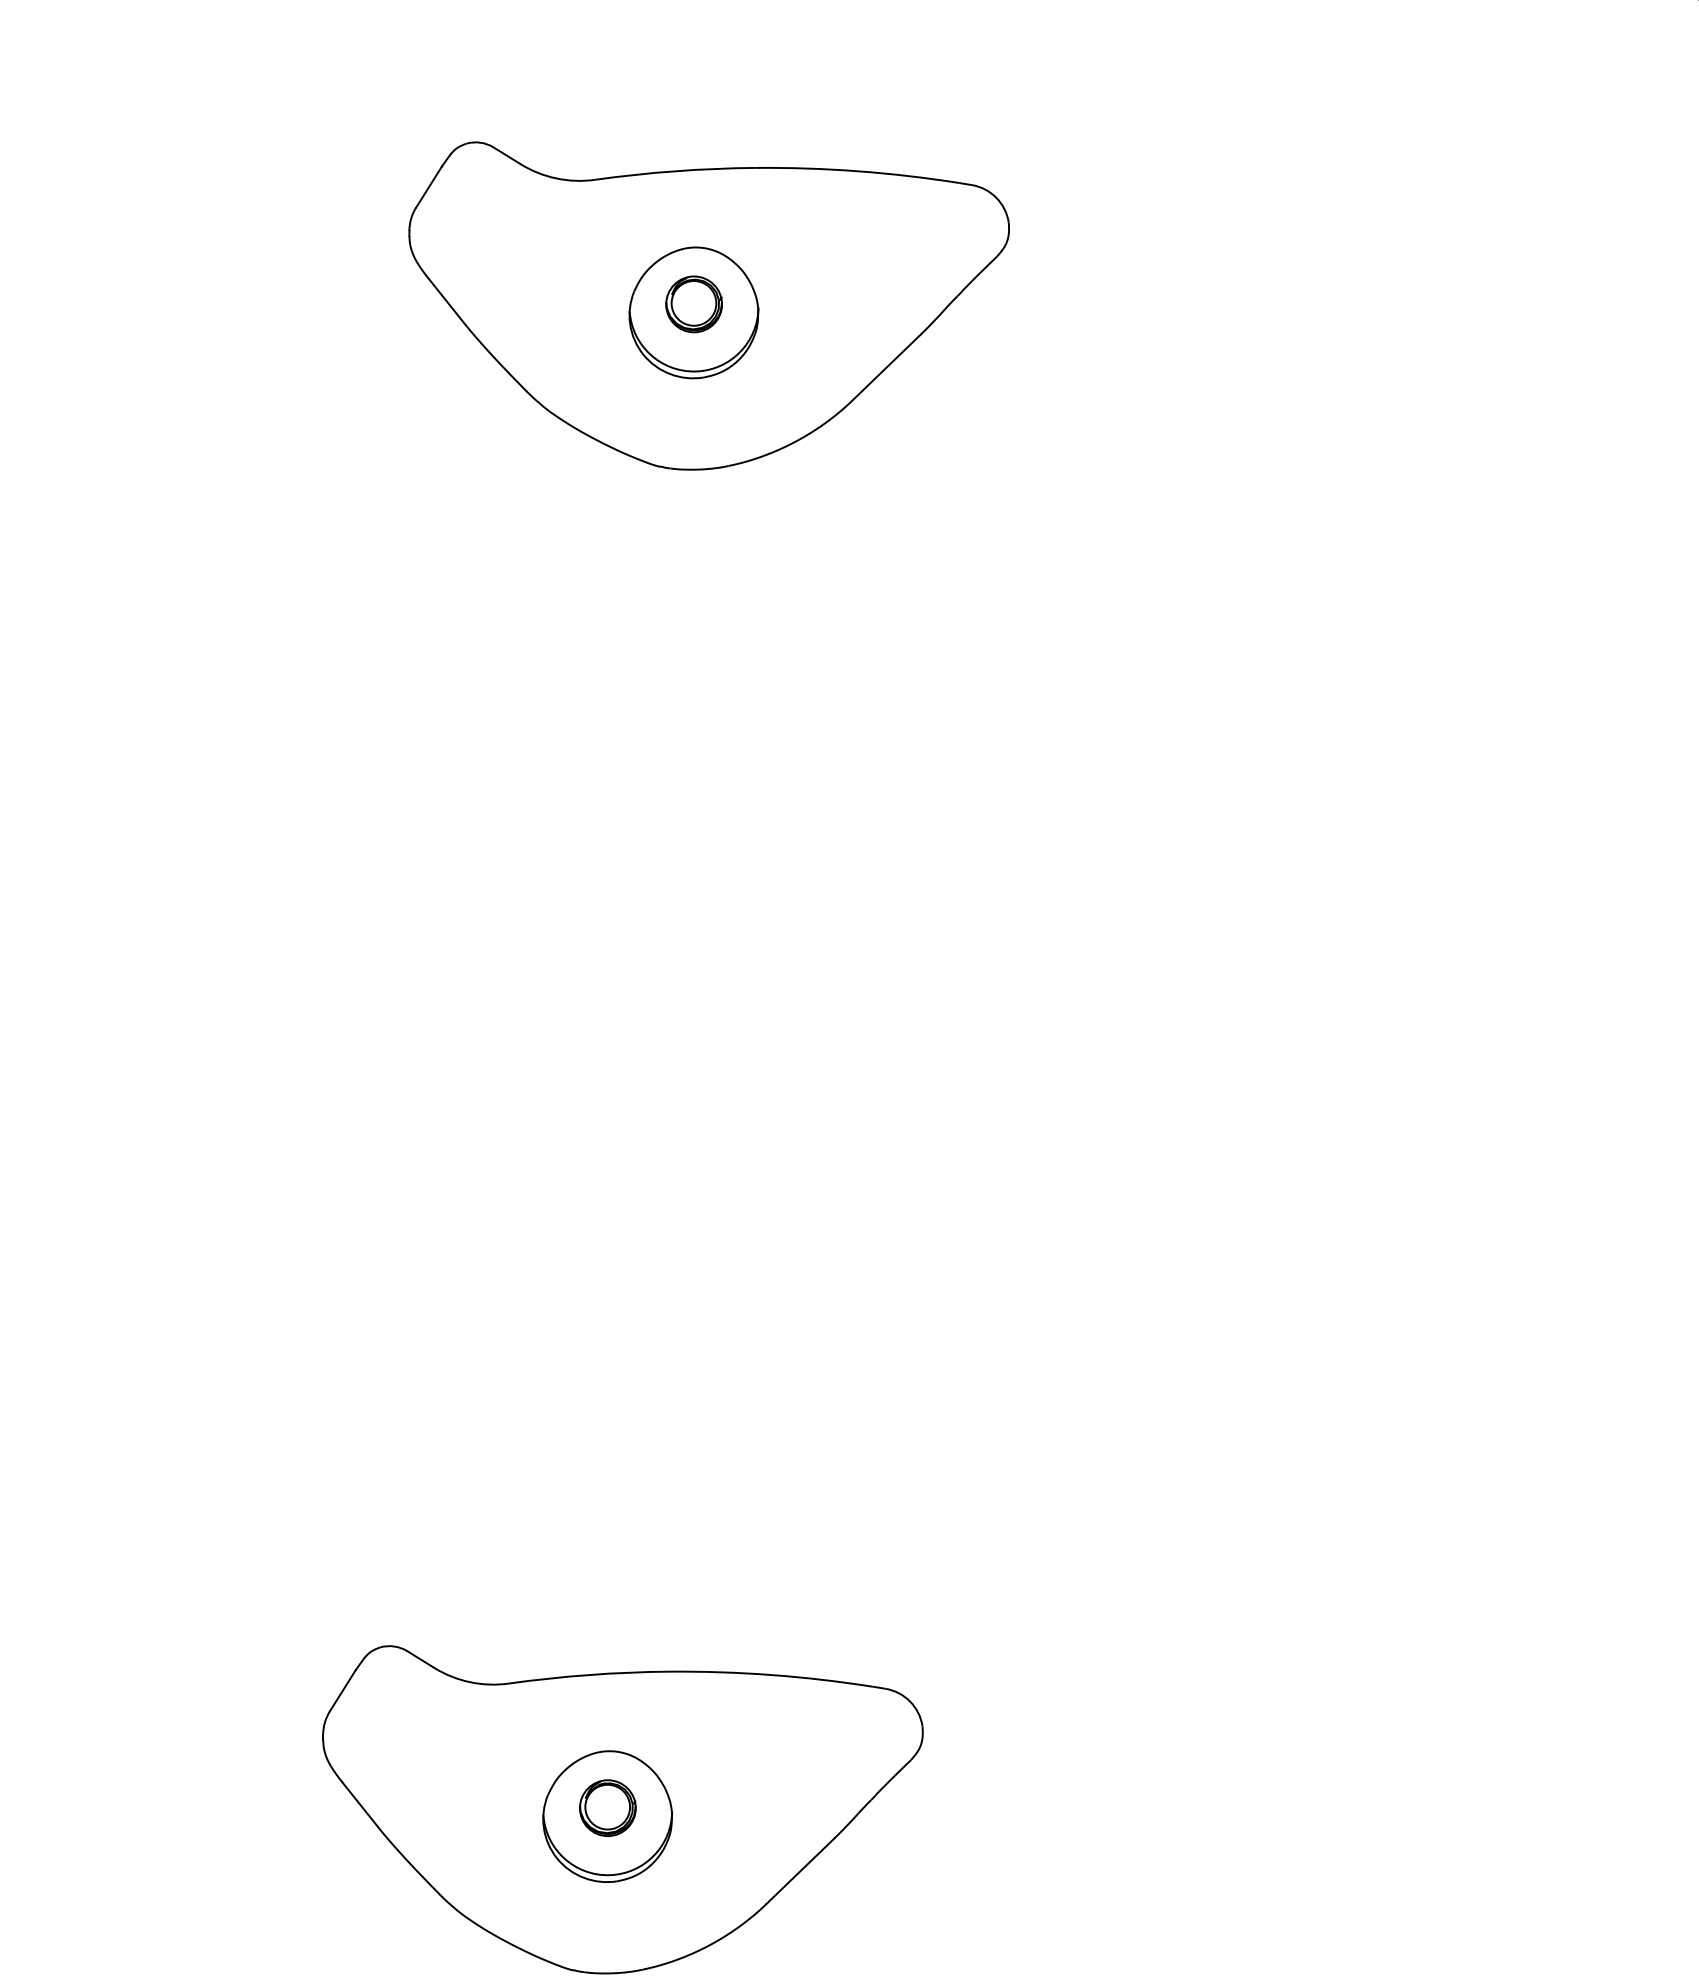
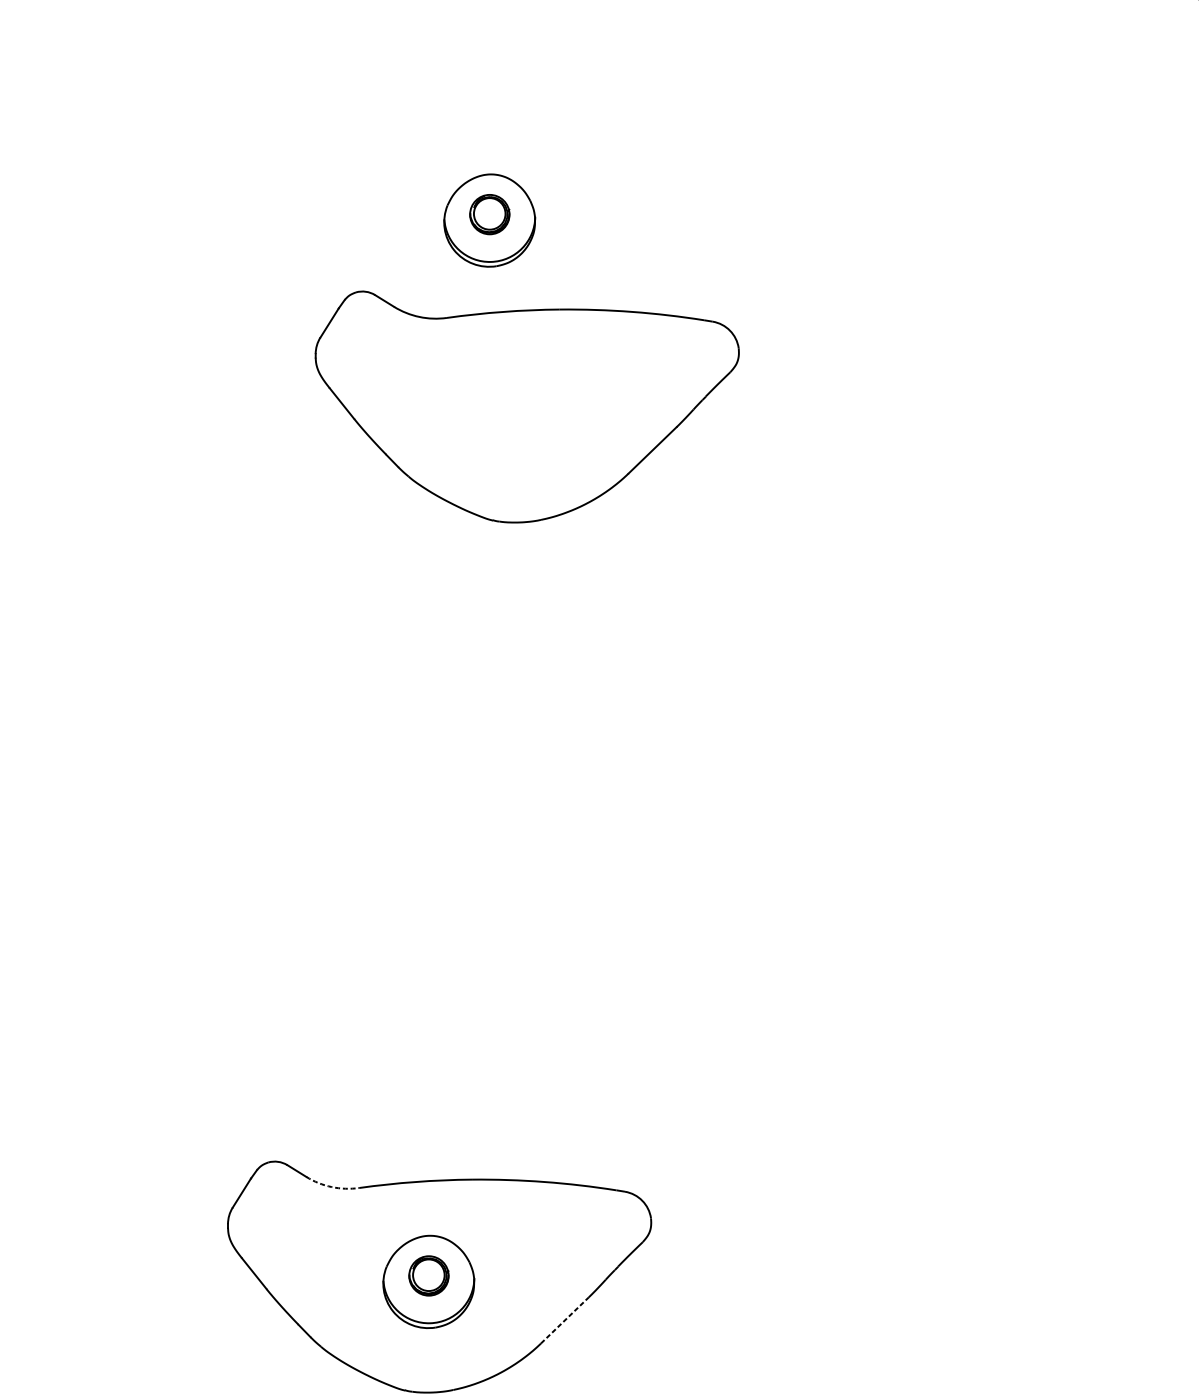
part: (708, 305) -> (526, 406), moved
arc: (470, 1682) -> (332, 1187), solid -> dashed
line: (800, 1870) -> (564, 1319), solid -> dashed

